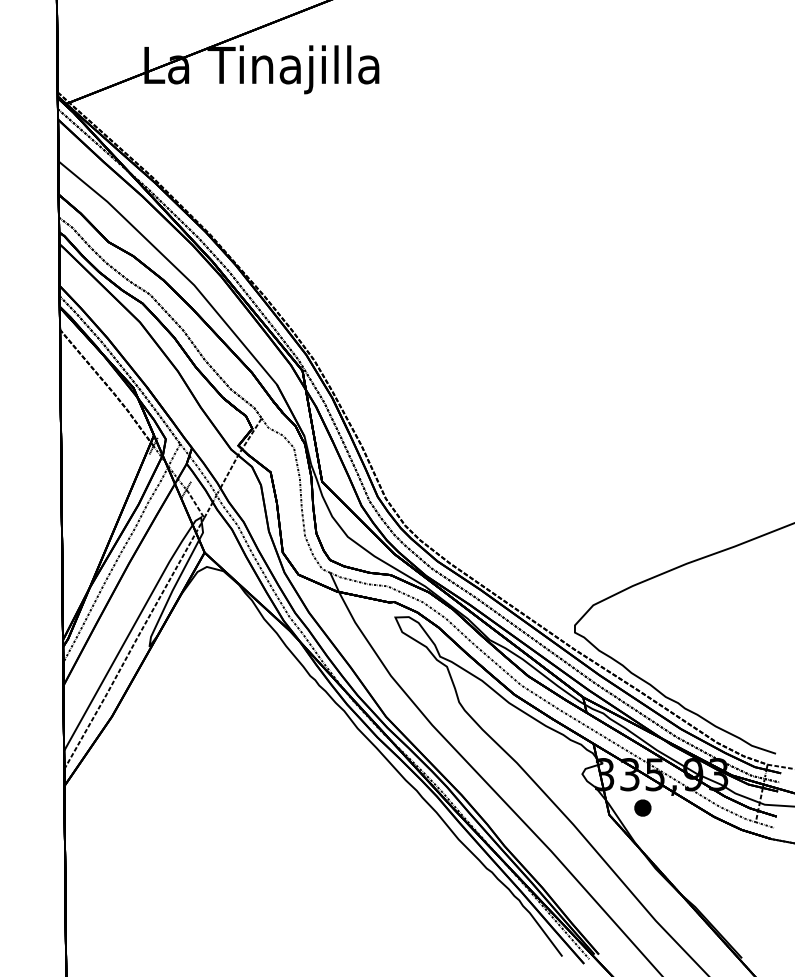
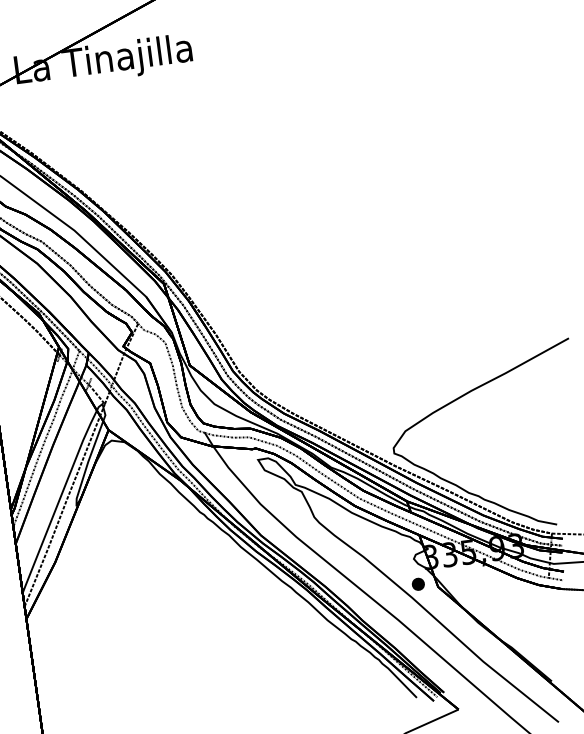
part: (642, 807) -> (418, 583), moved

